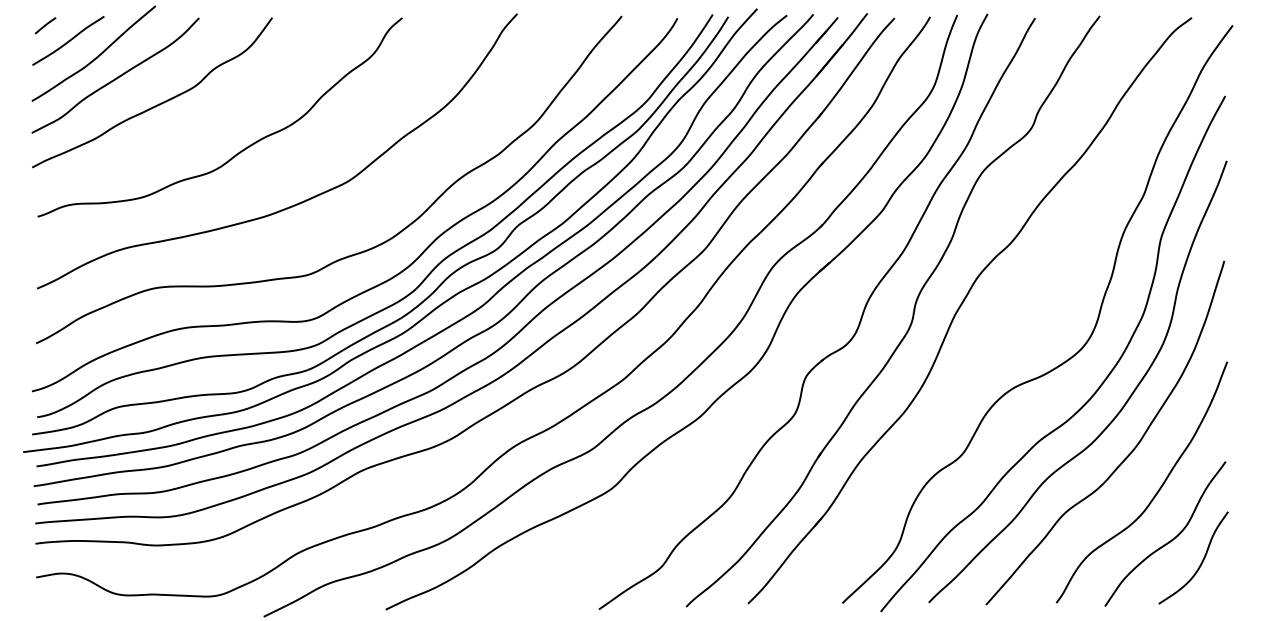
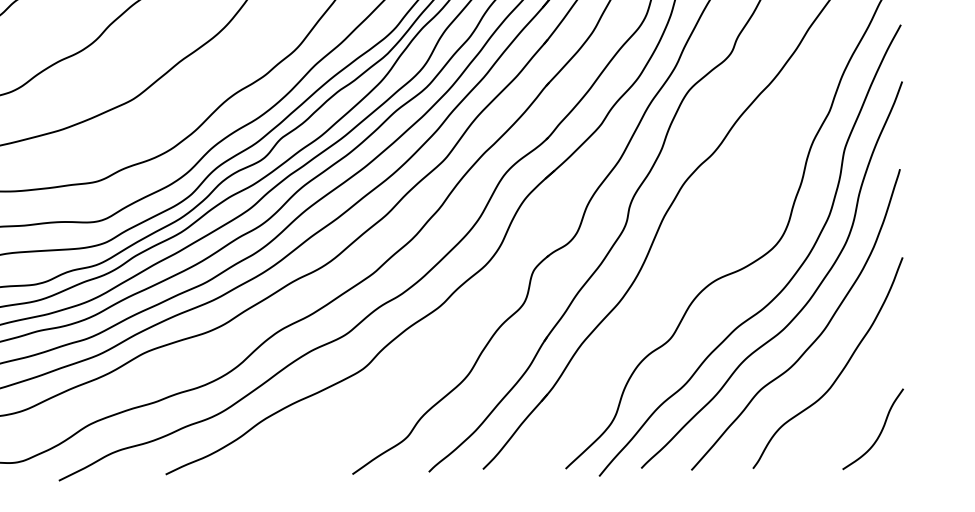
curve: (1171, 539) -> (853, 413), removed

